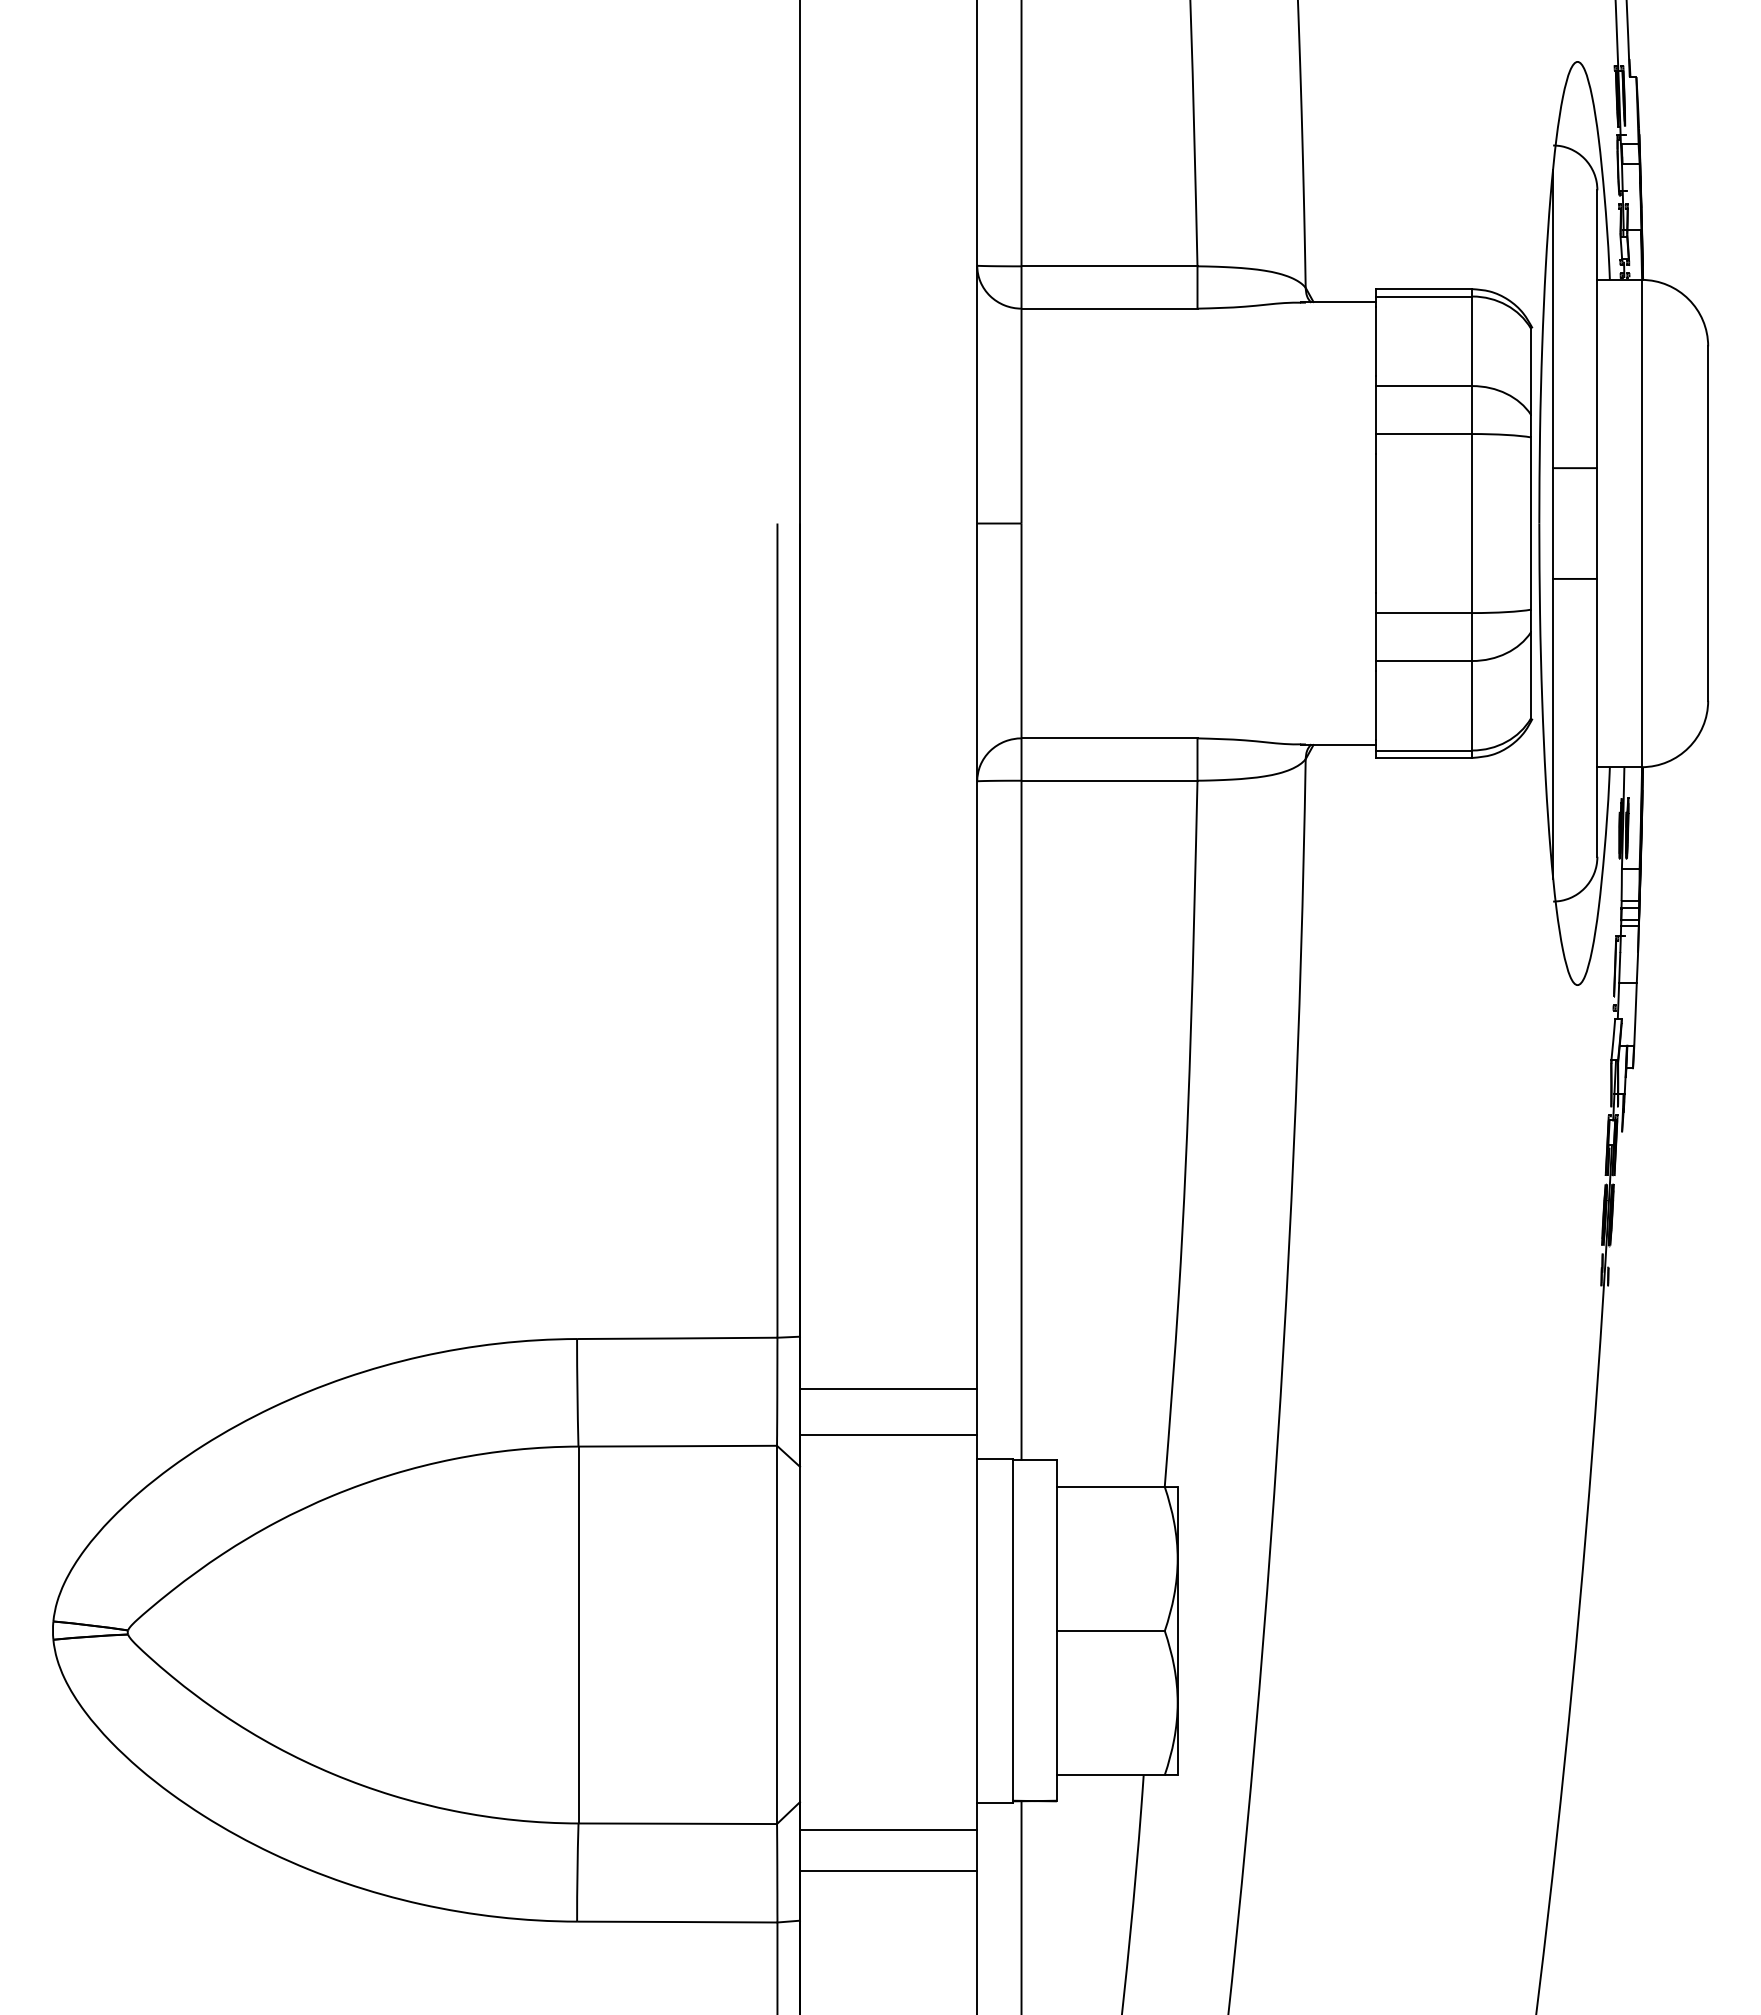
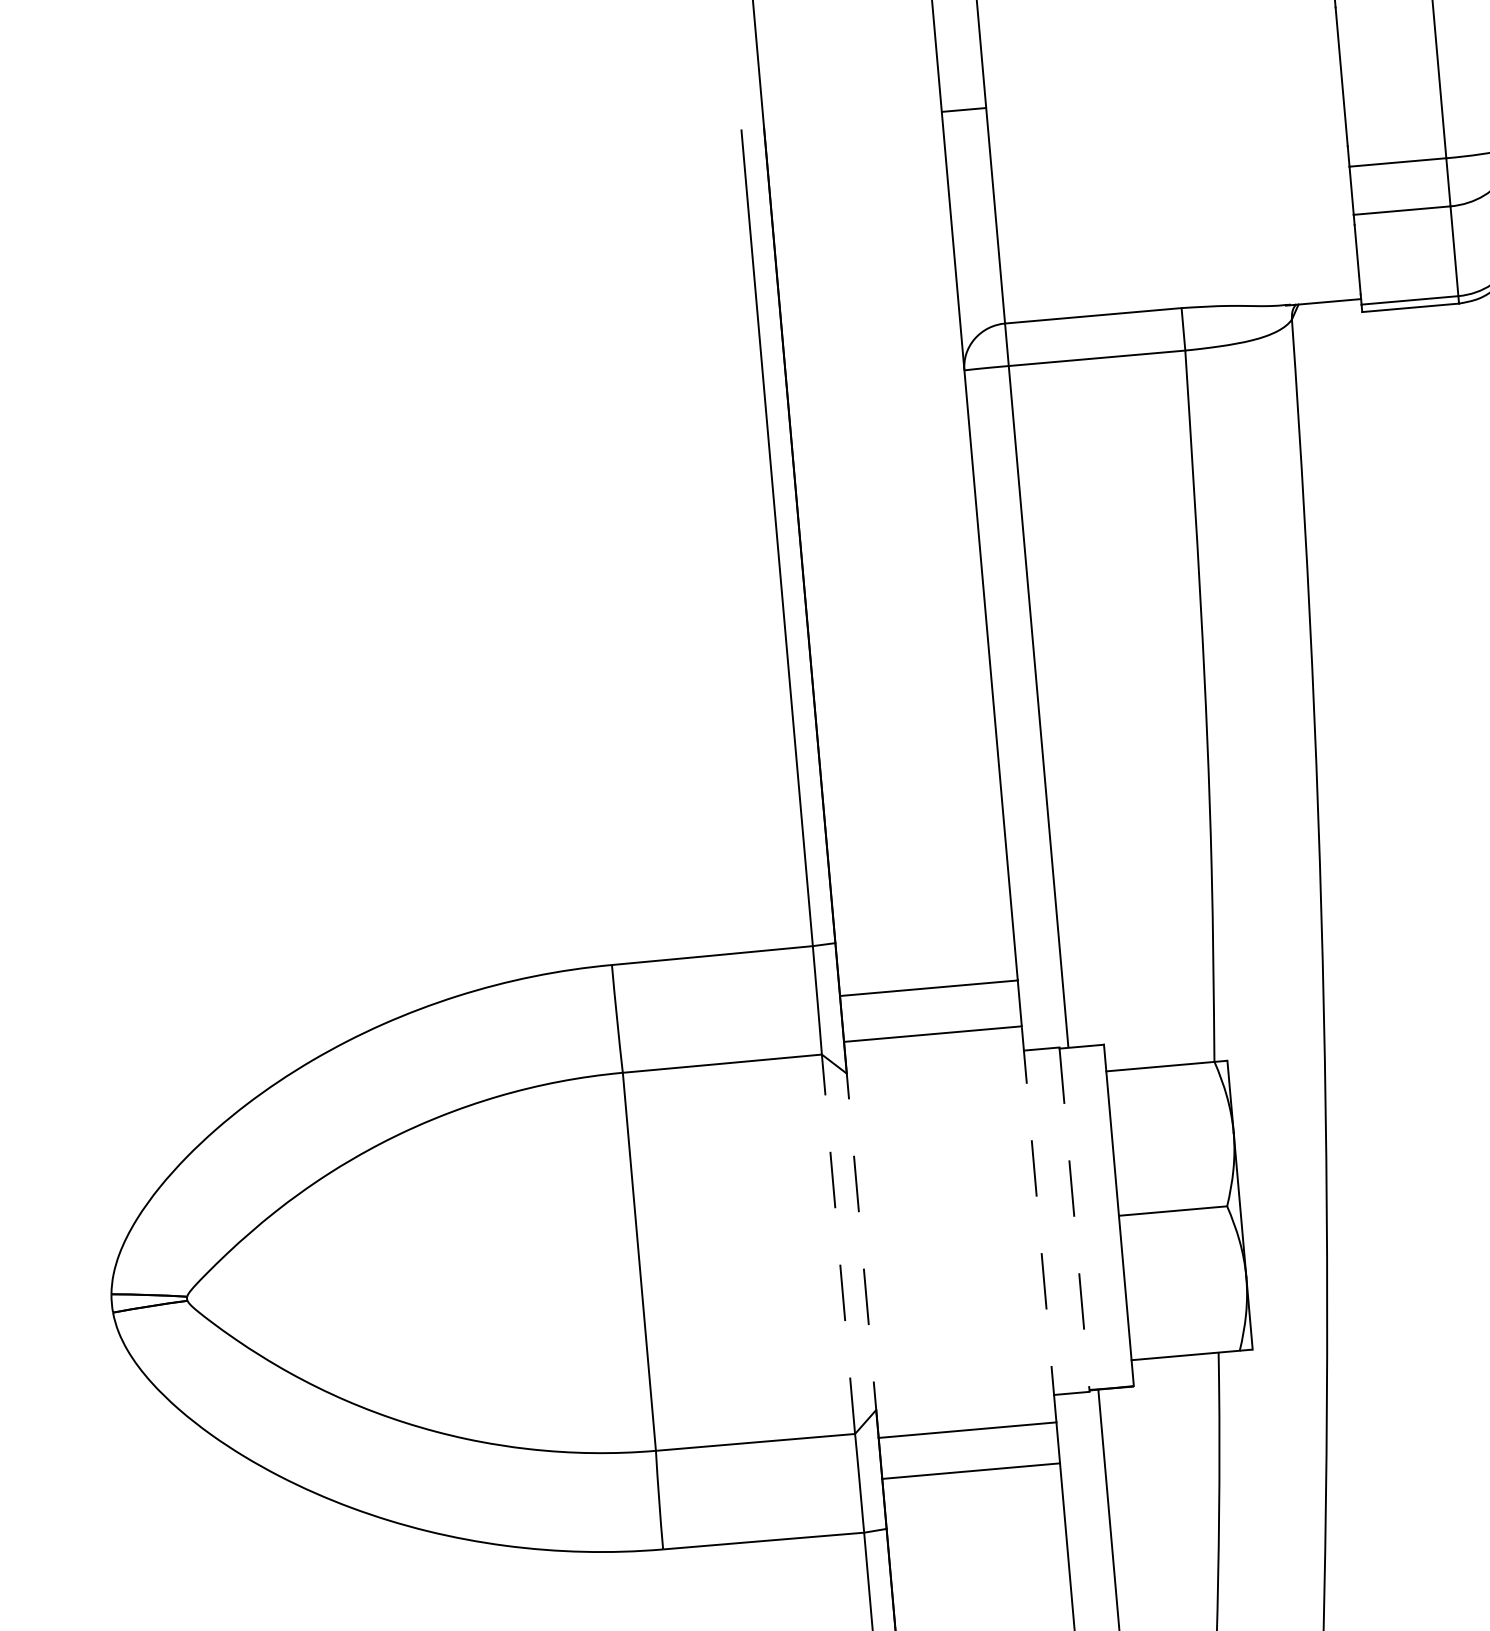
line: (1012, 1631) -> (1074, 1220), solid -> dashed
line: (800, 1632) -> (861, 1239), solid -> dashed
line: (977, 1632) -> (1039, 1224), solid -> dashed
line: (777, 1634) -> (838, 1243), solid -> dashed

